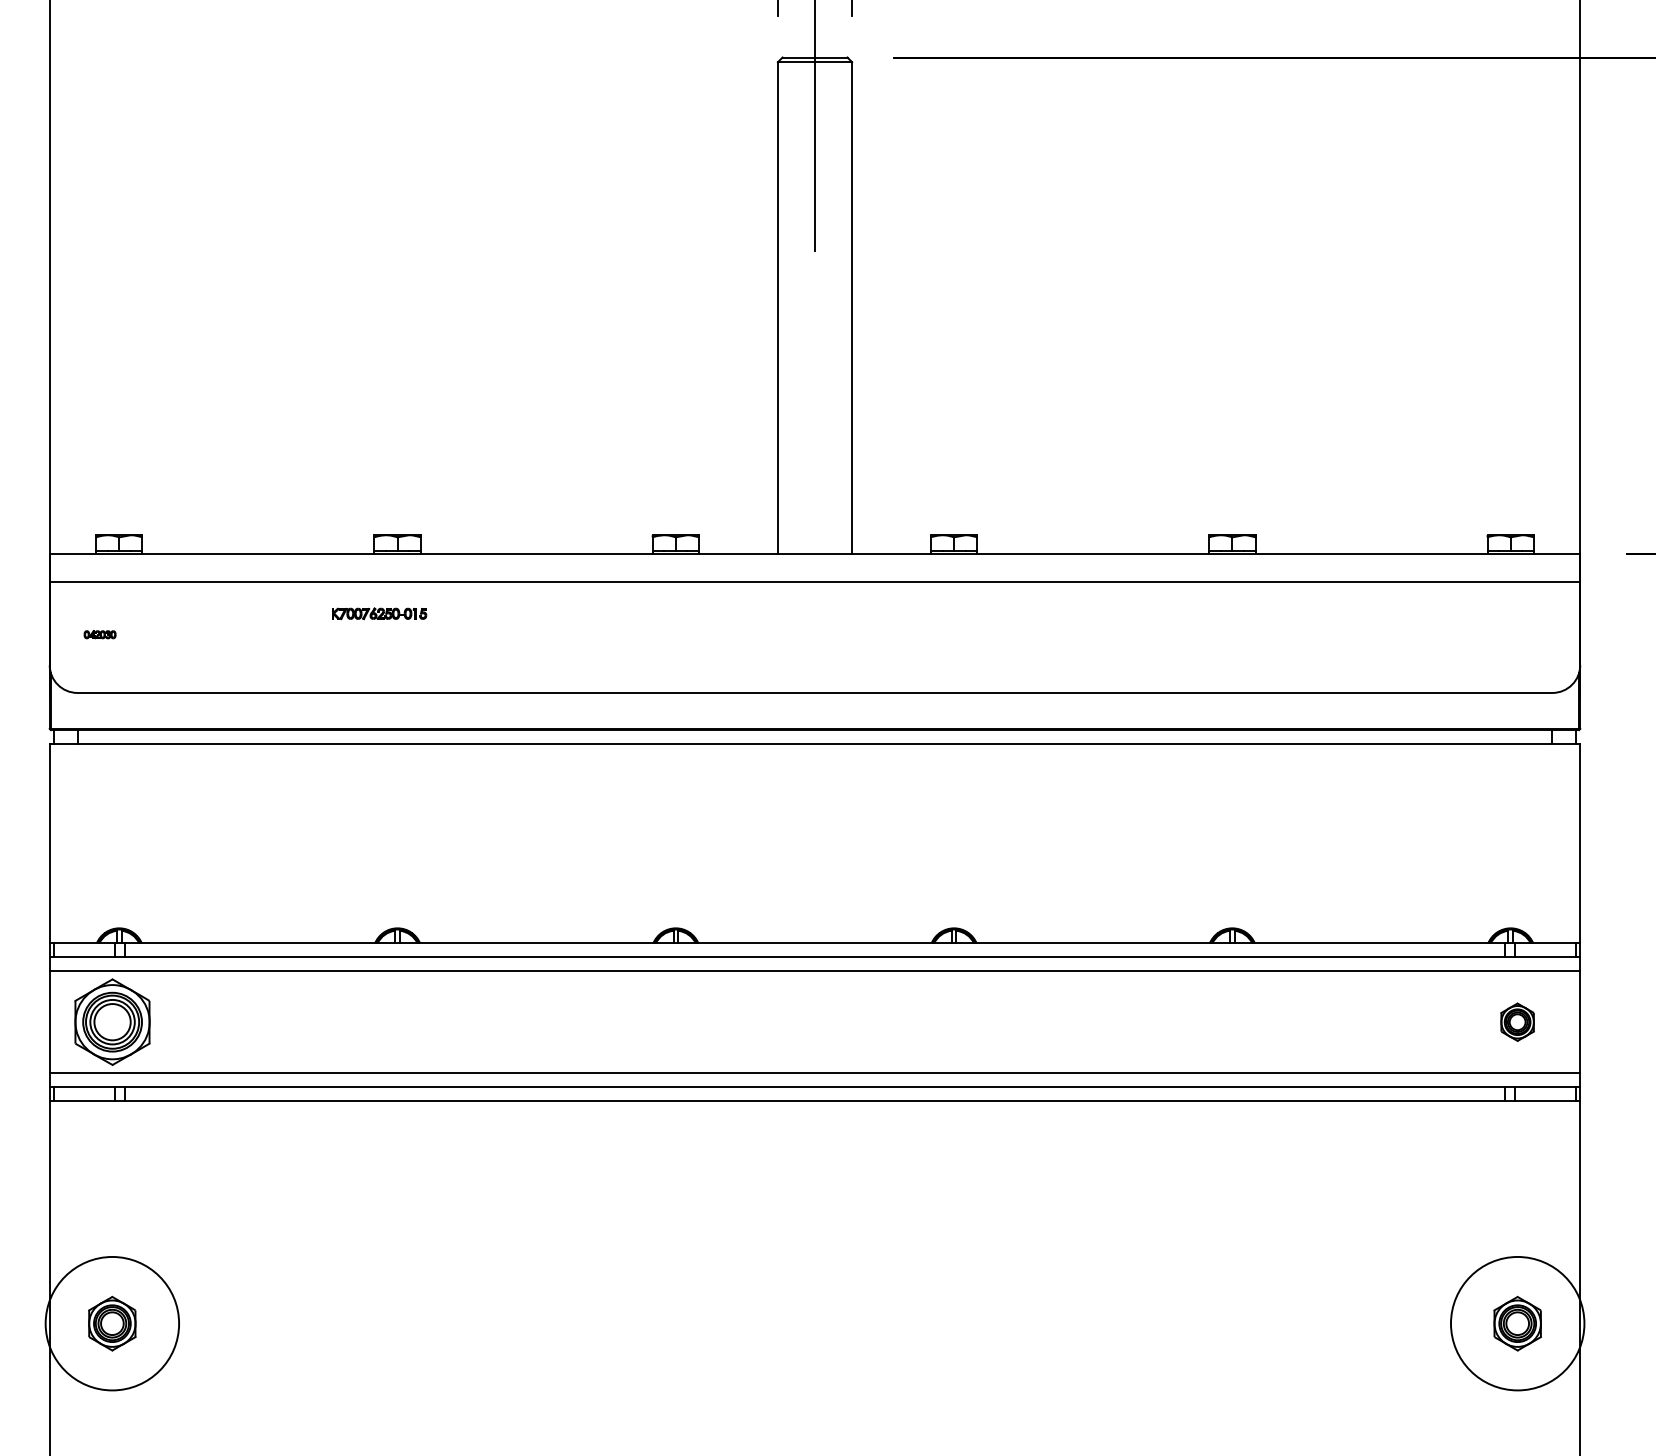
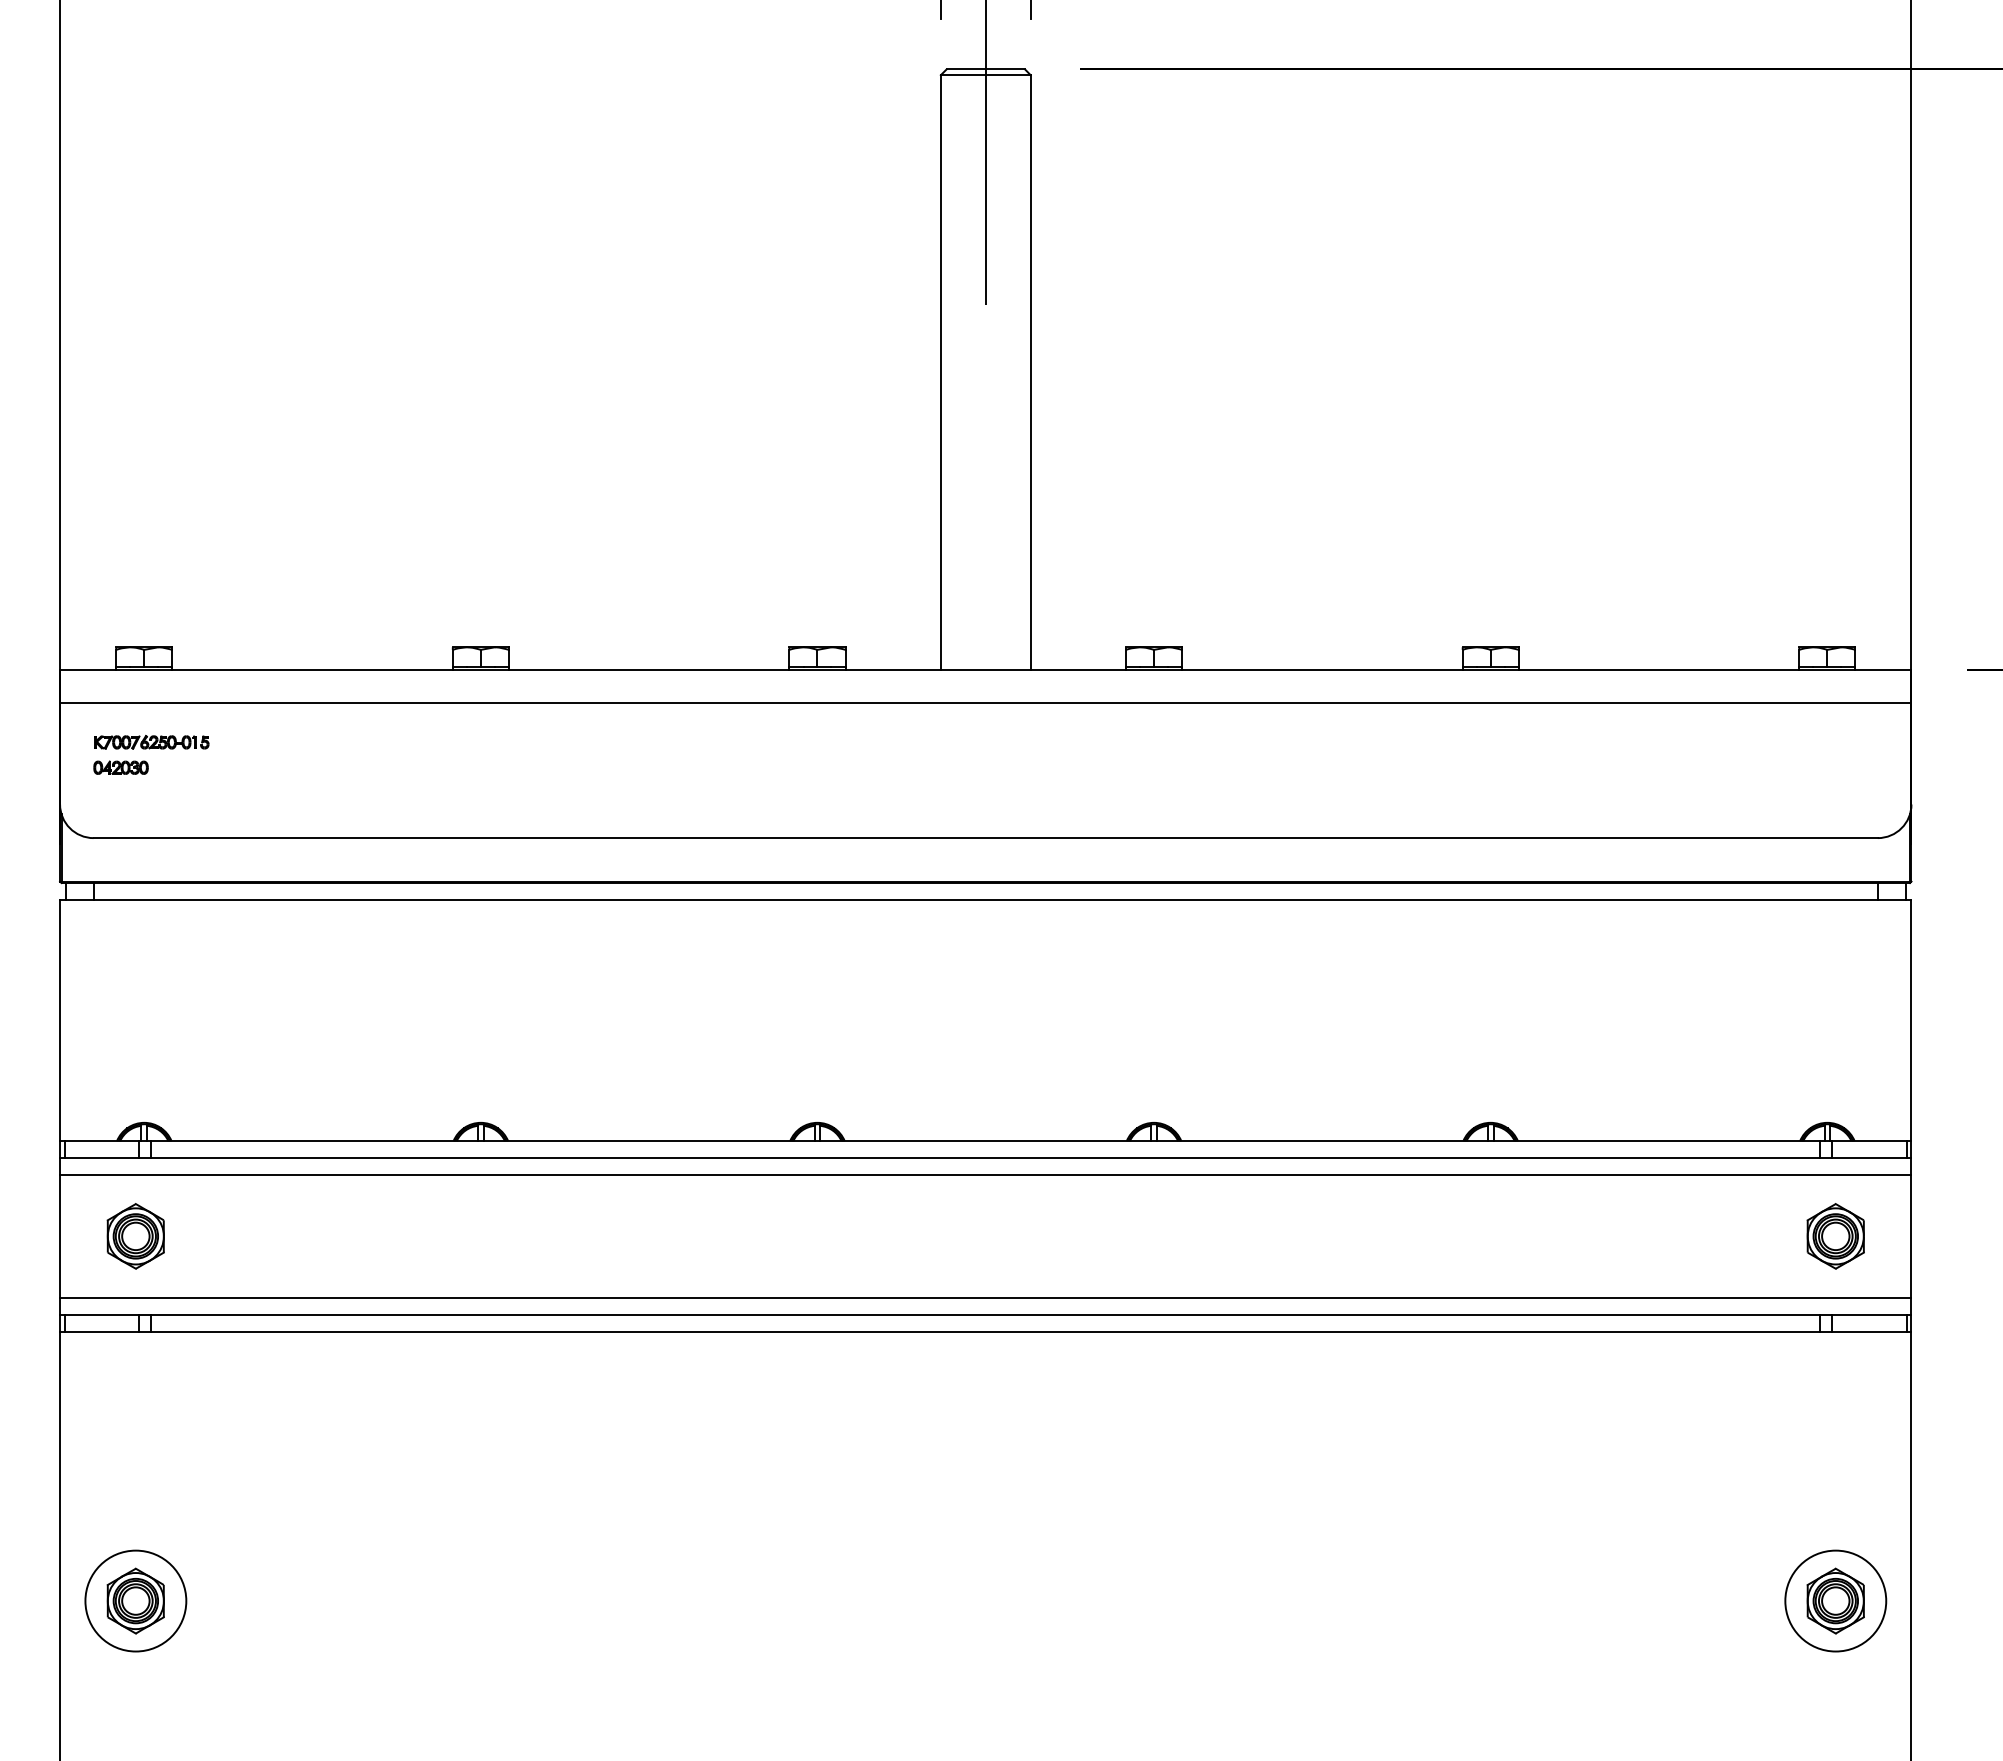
part: (379, 613) -> (151, 742), moved
part: (99, 634) -> (120, 767), size x1.43
part: (112, 1022) -> (135, 1236), size x0.62
part: (1517, 1022) -> (1835, 1236), size x1.43
circle: (112, 1323) -> (135, 1600), size x0.62
circle: (1517, 1323) -> (1835, 1600), size x0.62

